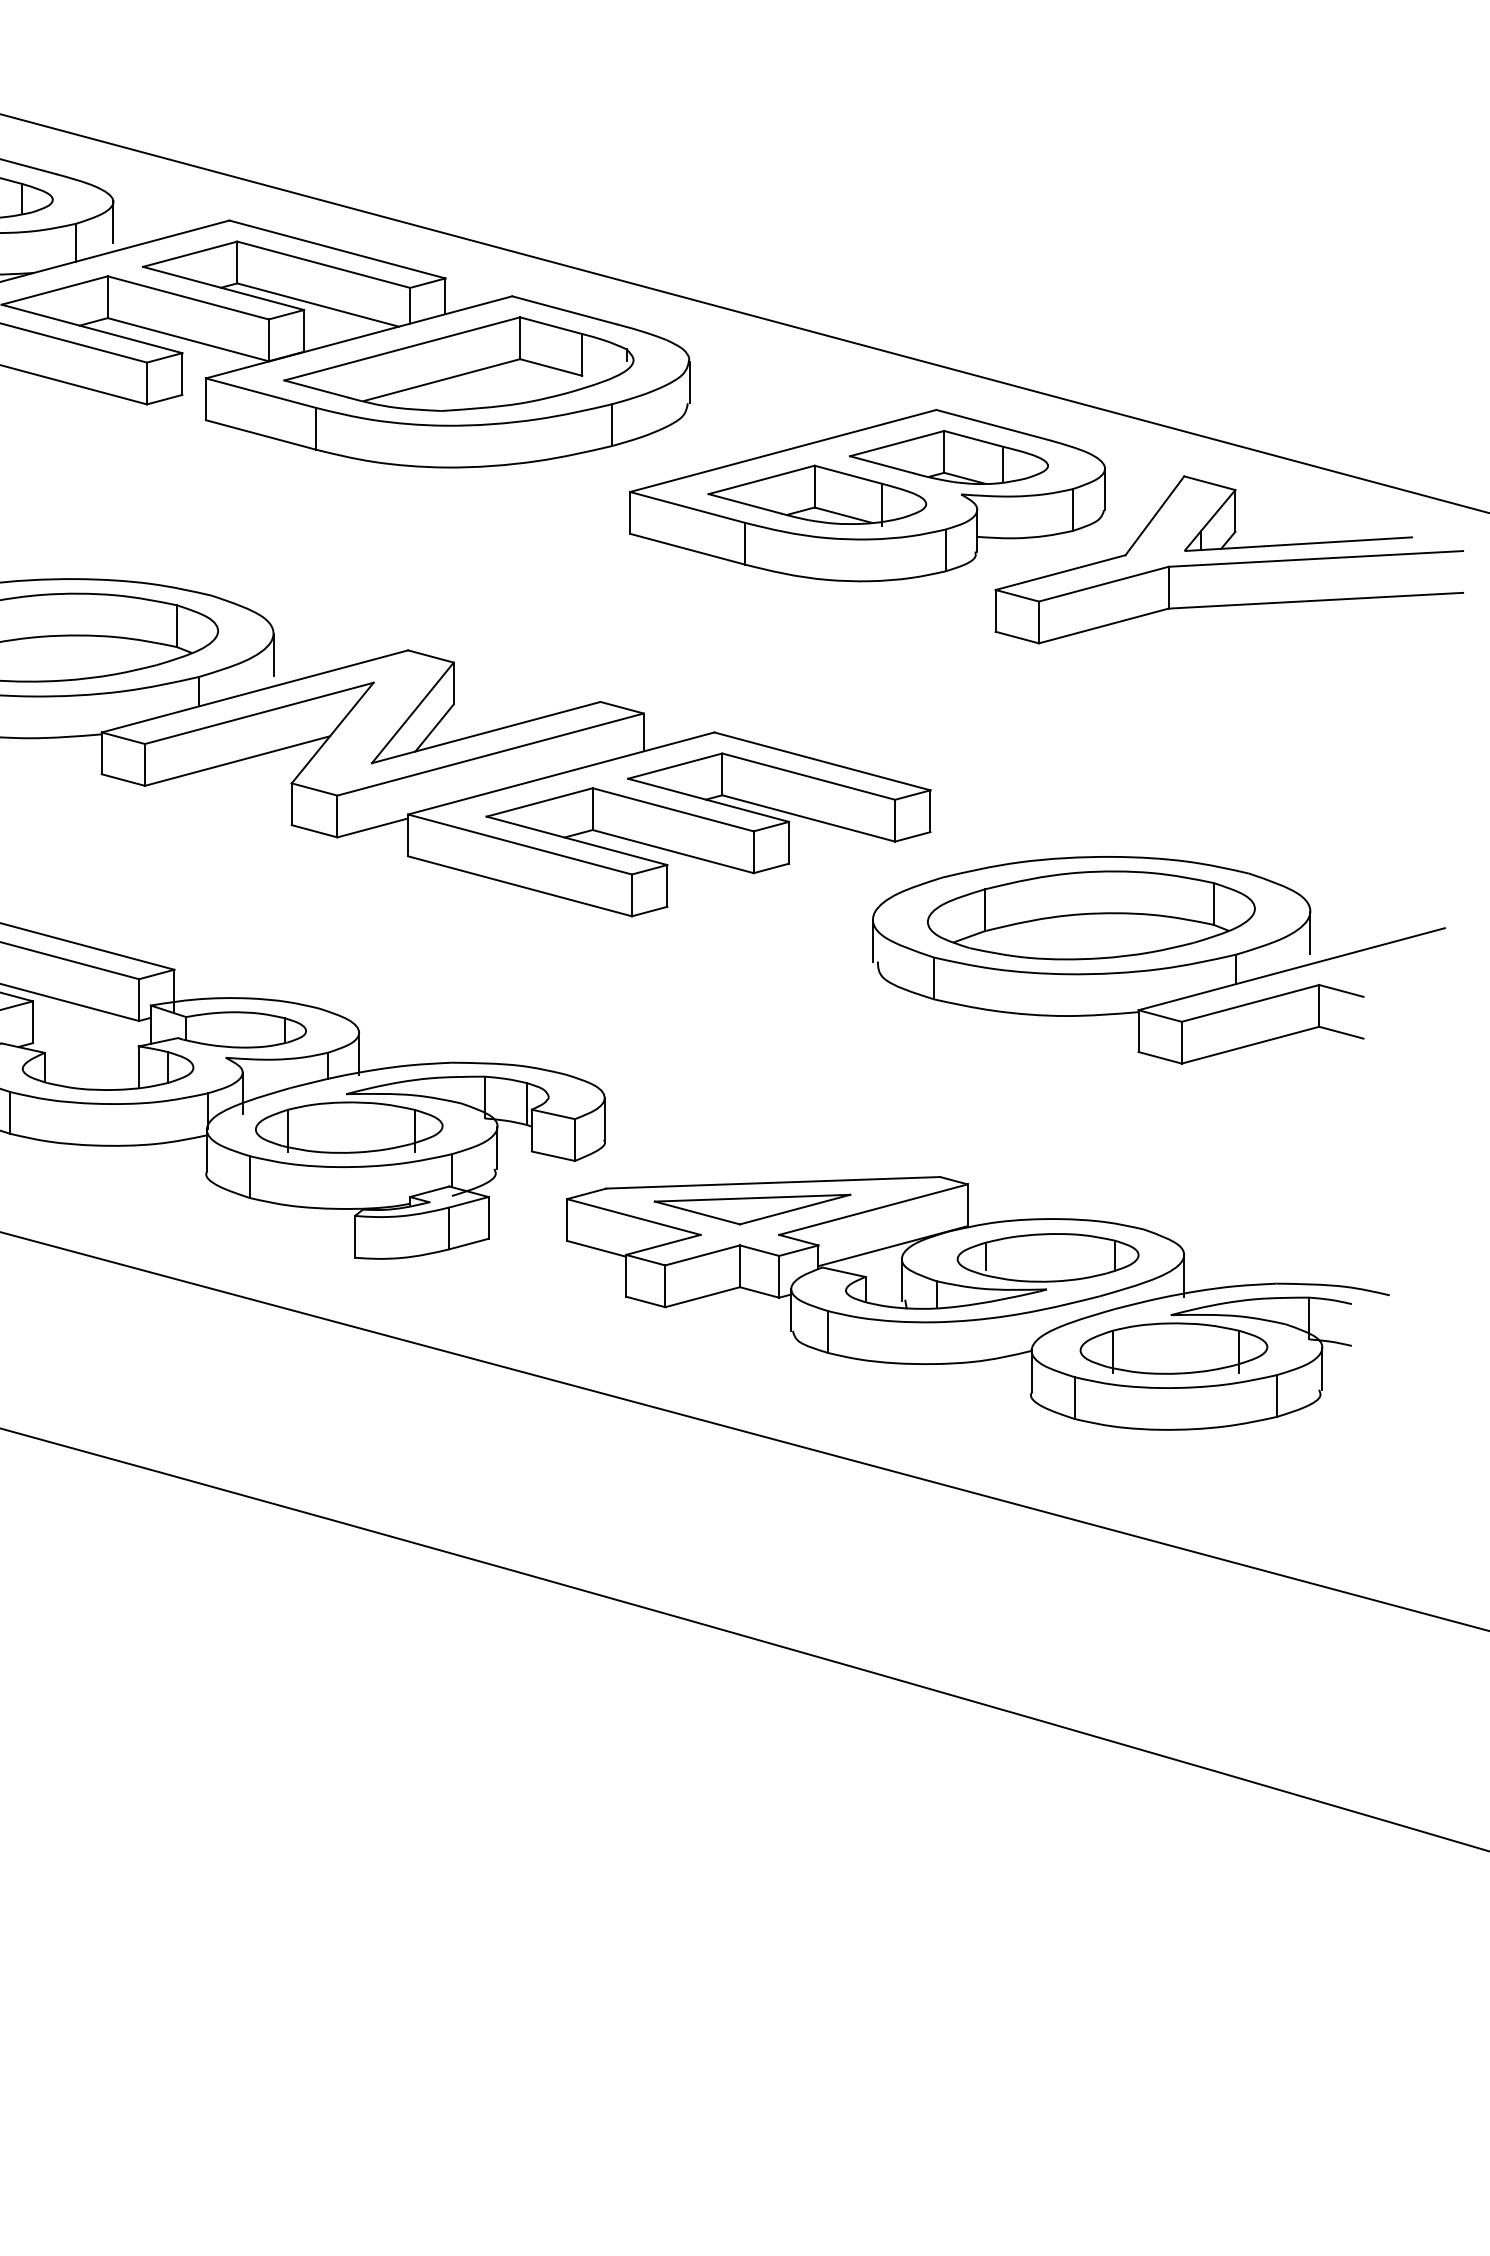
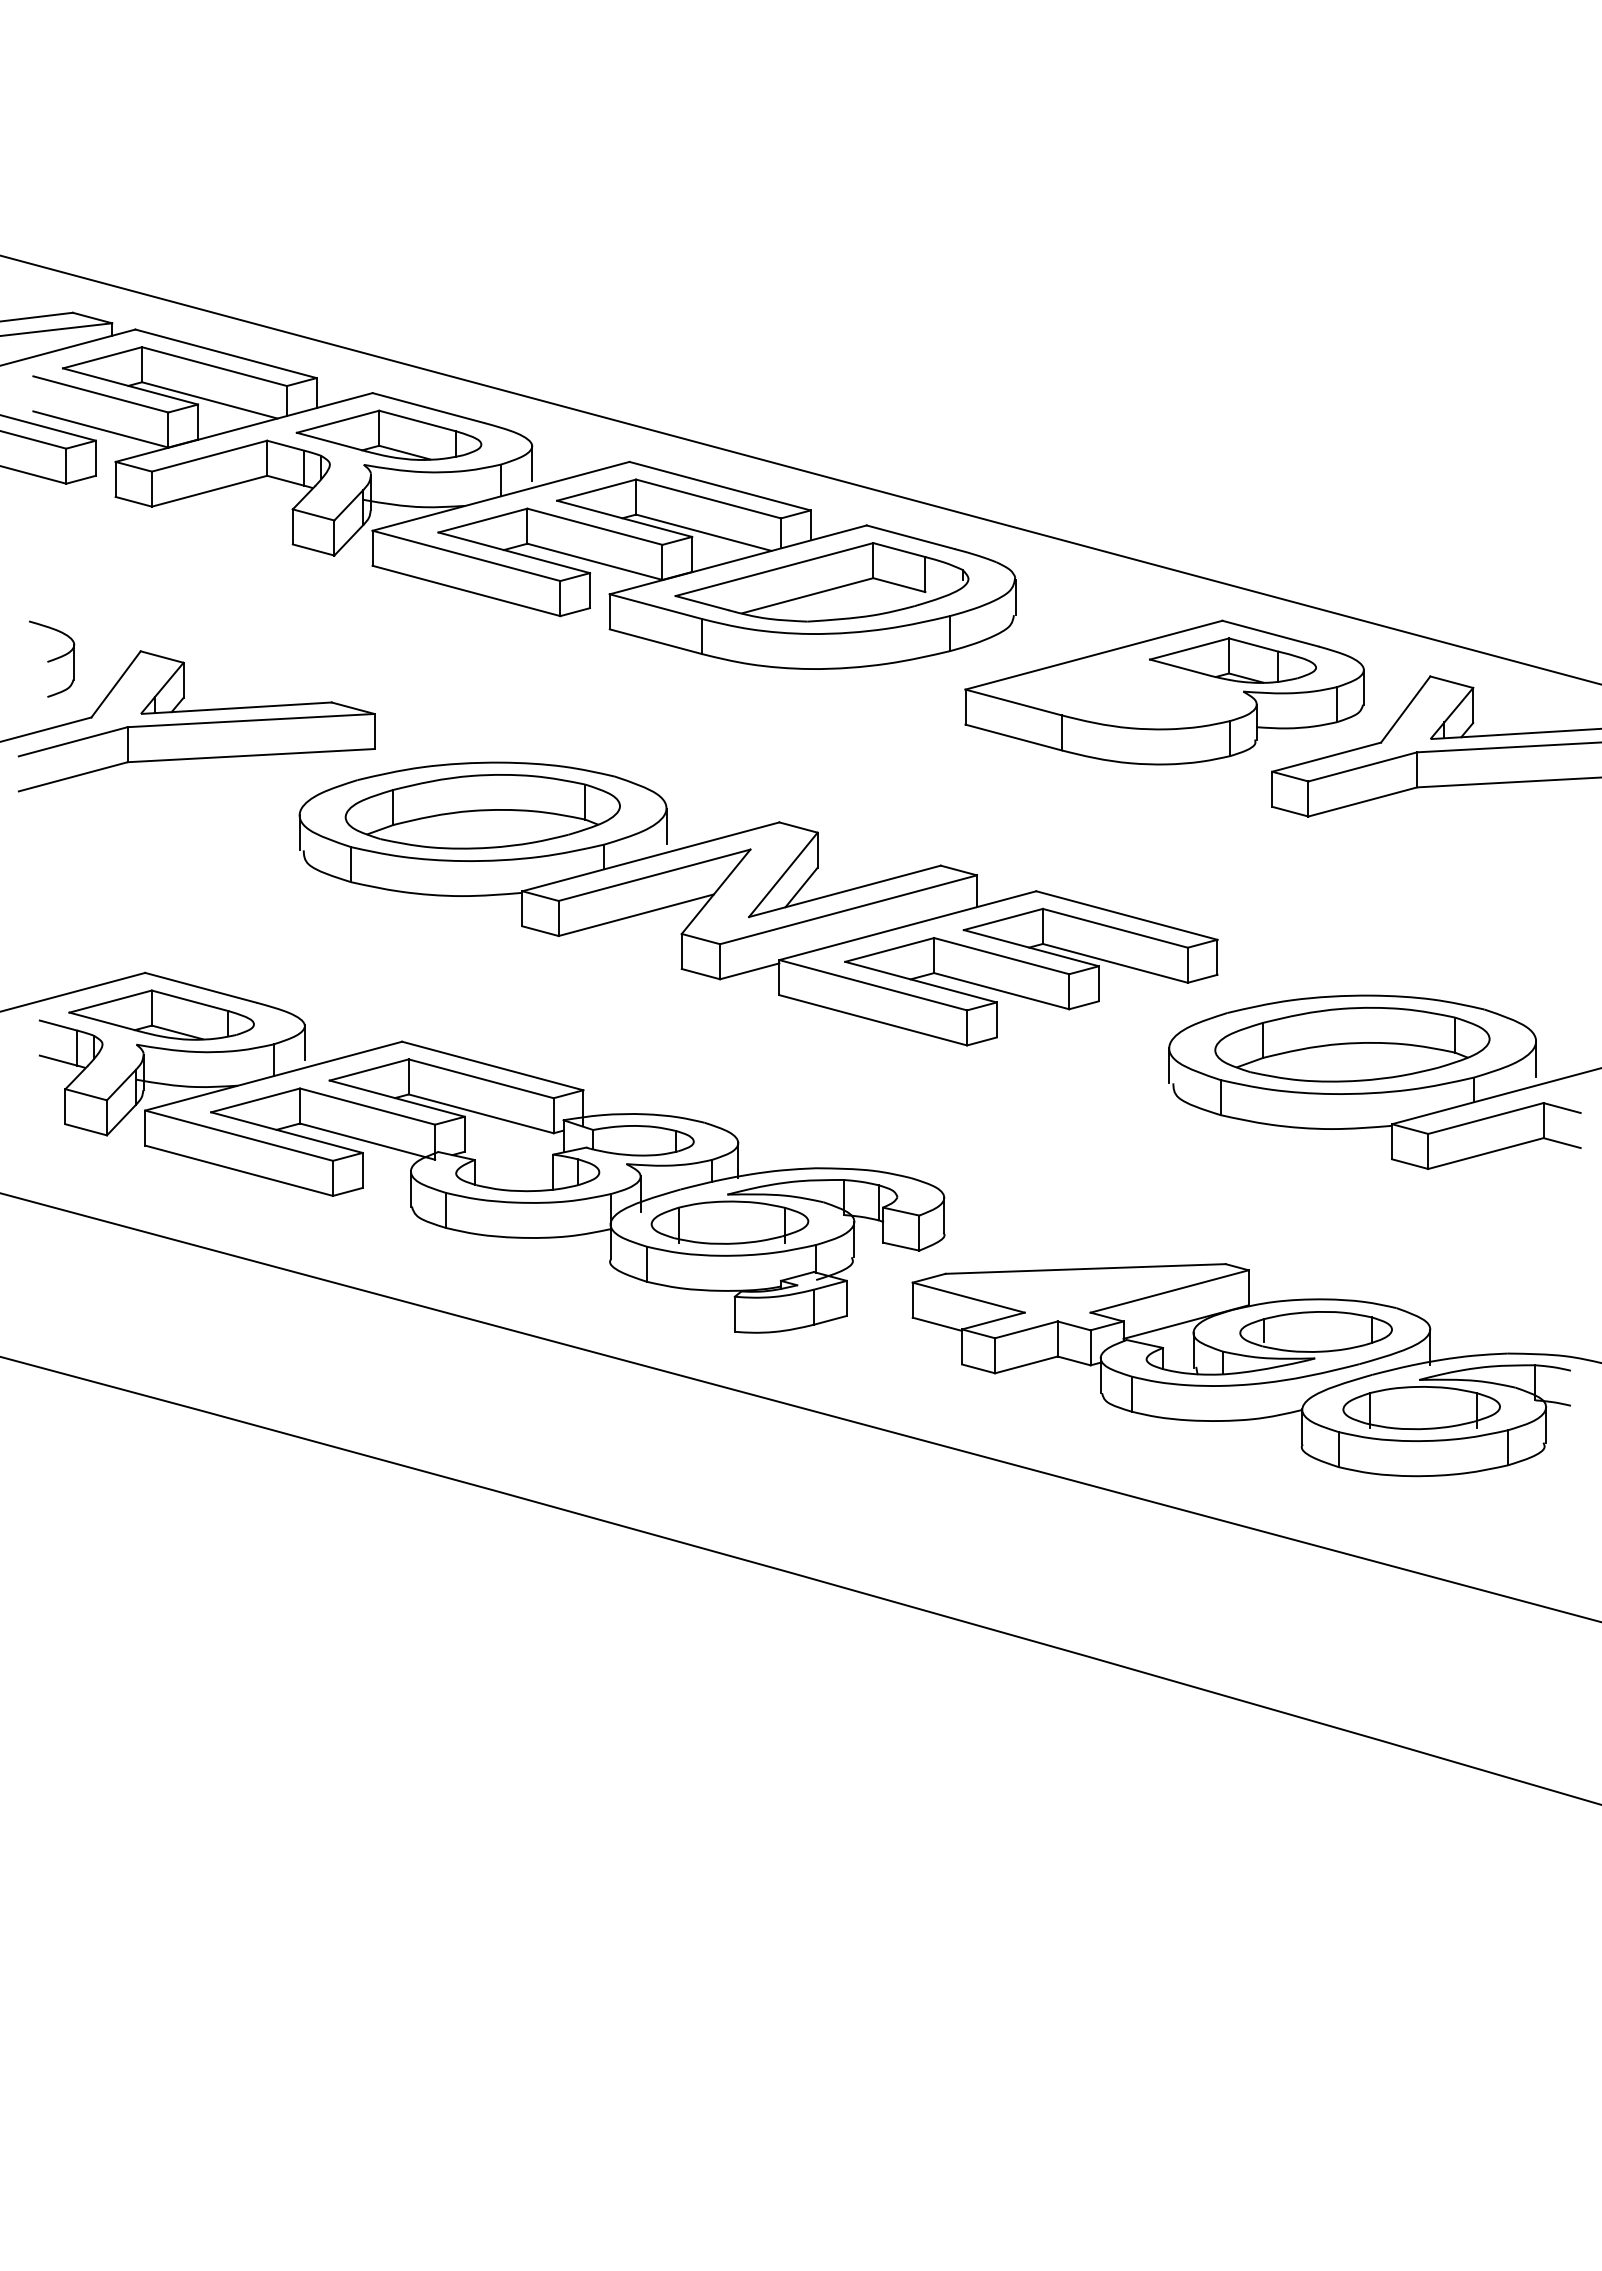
part: (817, 495) -> (1122, 692), removed
part: (752, 1209) -> (1068, 1291), removed

